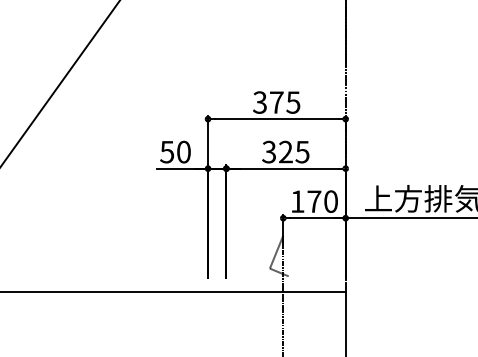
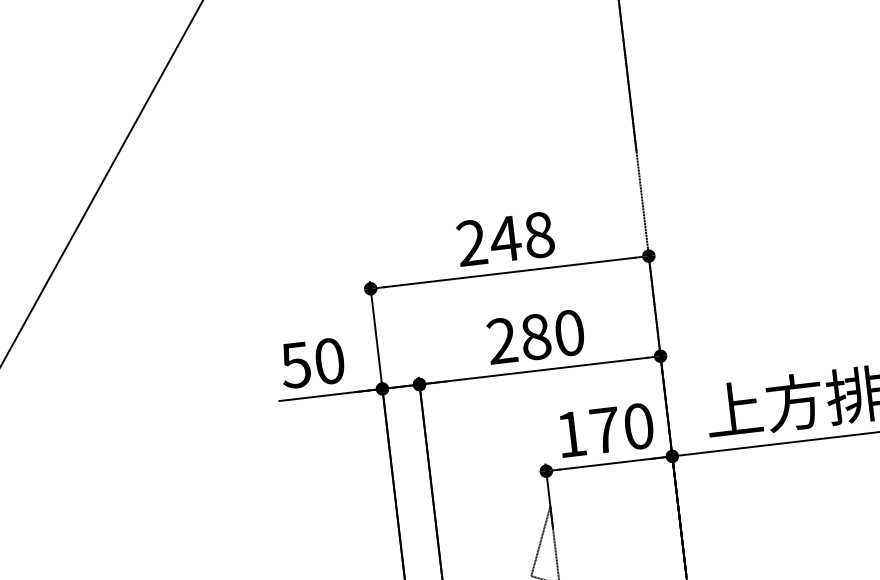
text: (276, 102) -> (505, 238), 375 -> 248
text: (285, 151) -> (534, 335), 325 -> 280

